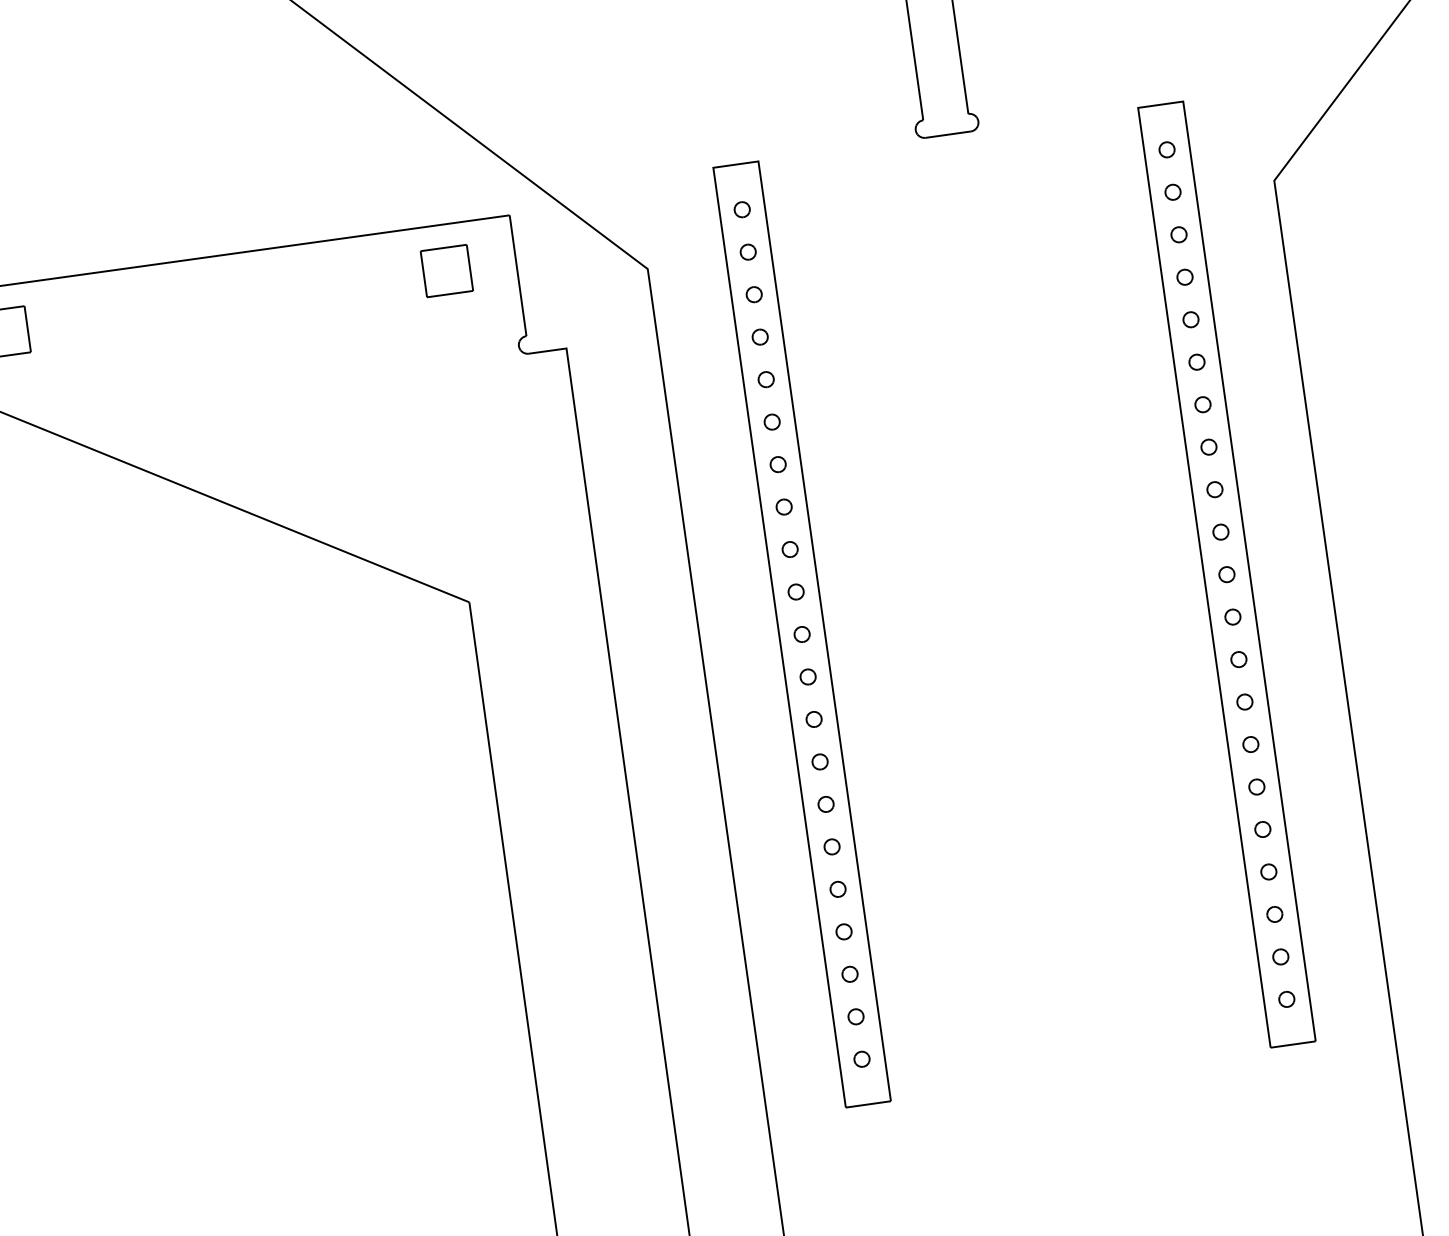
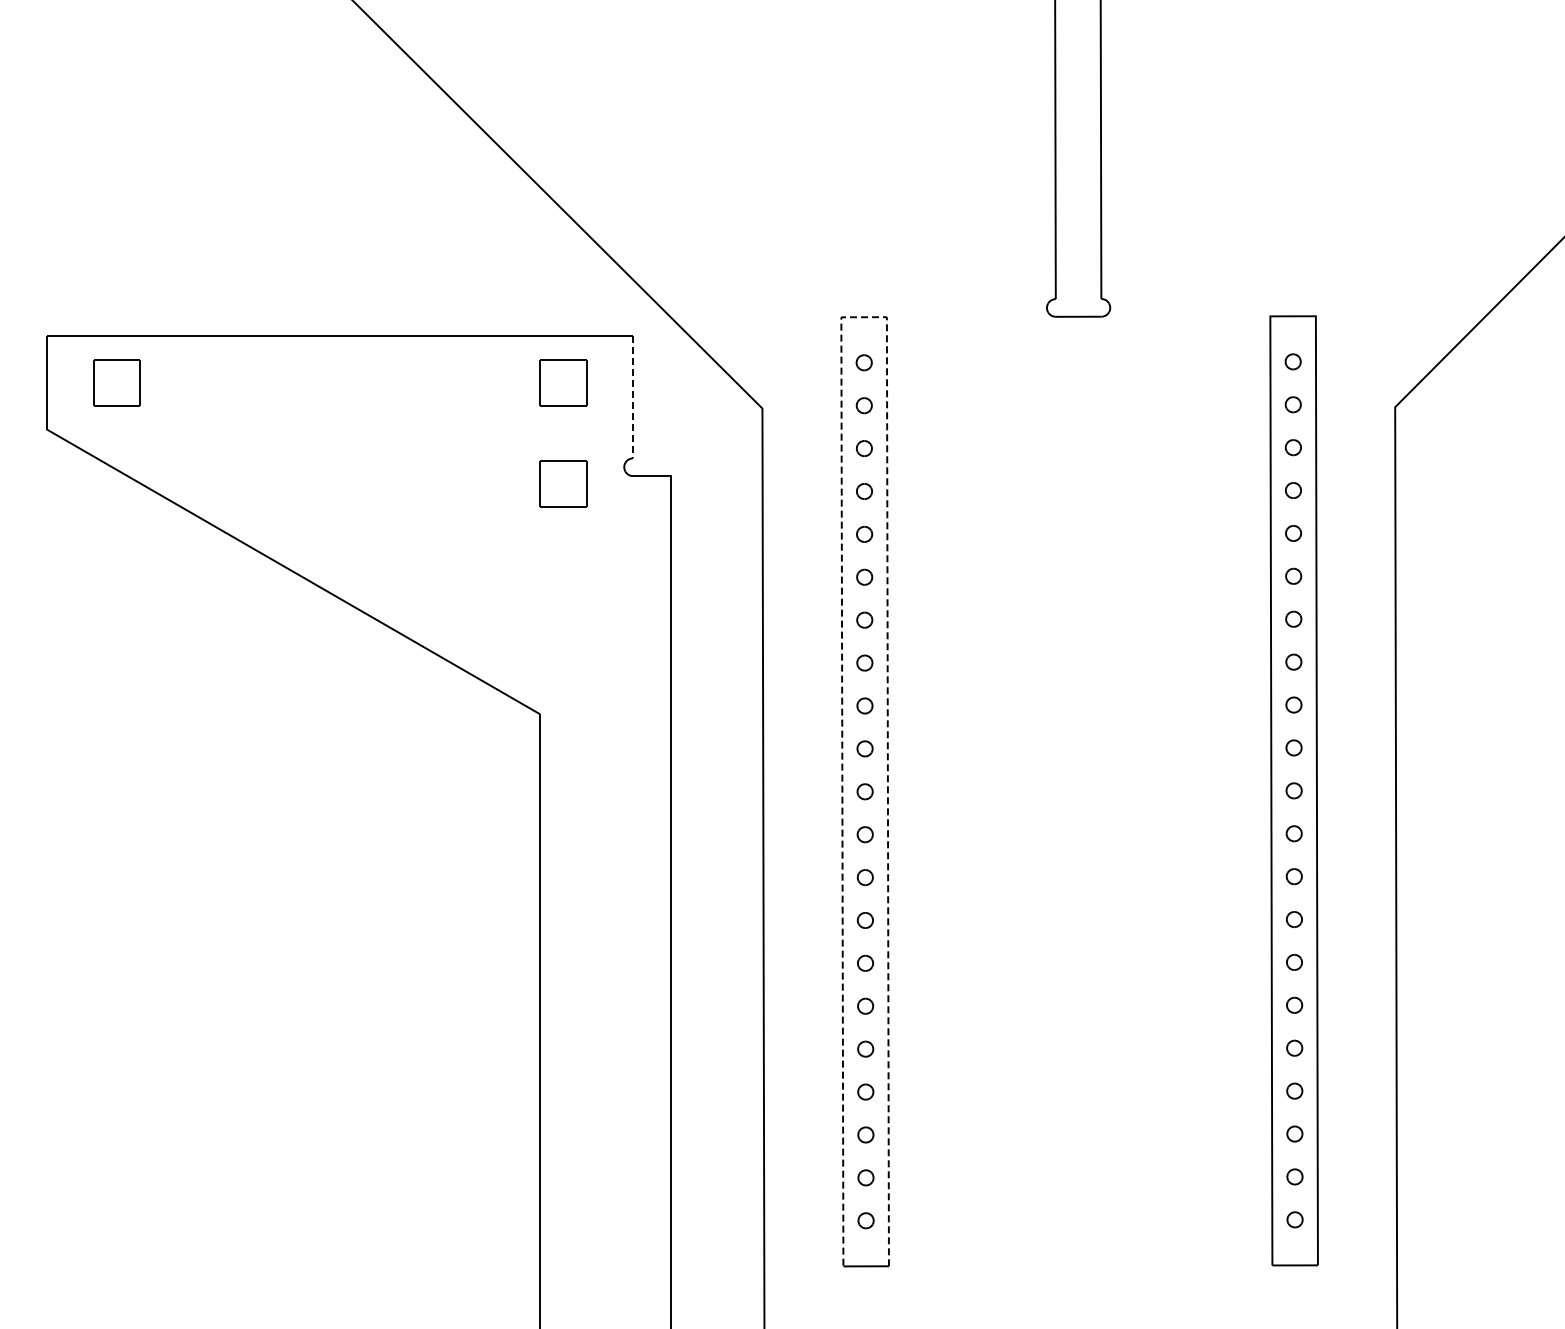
line: (736, 164) -> (864, 317), solid -> dashed
line: (518, 275) -> (633, 397), solid -> dashed
part: (460, 370) -> (563, 483), added

